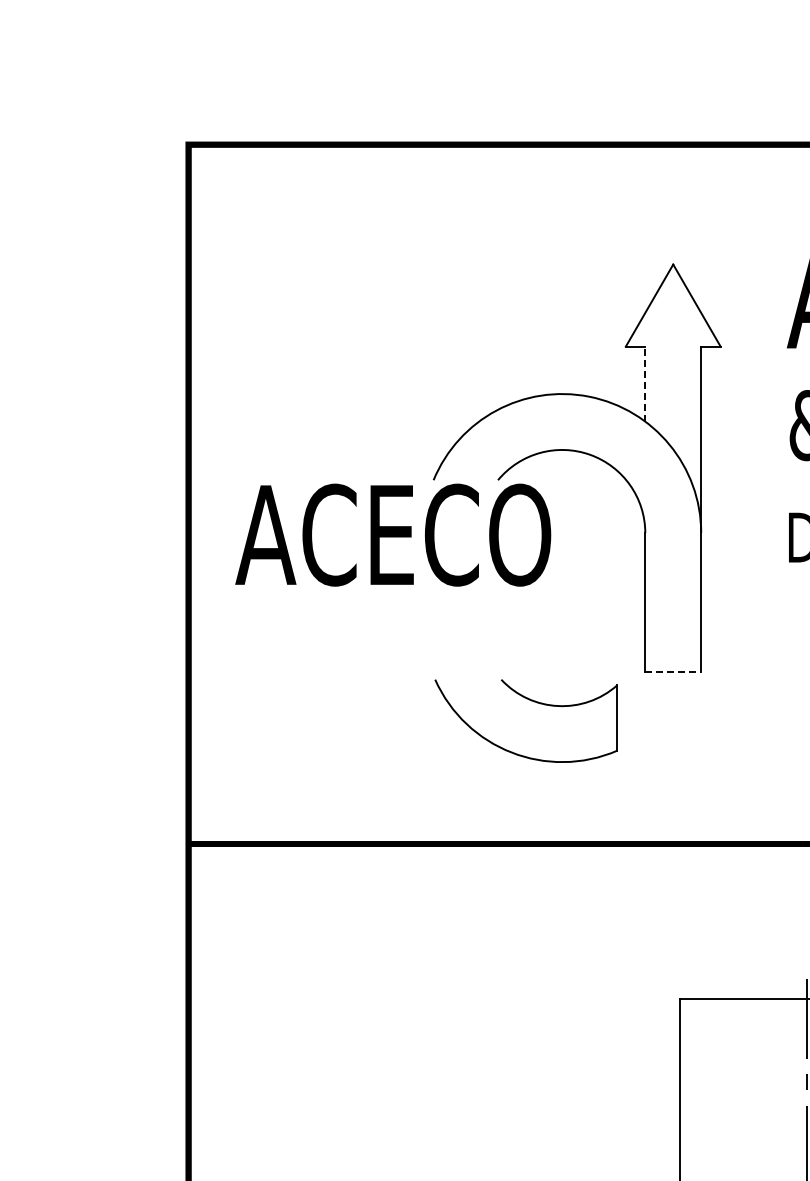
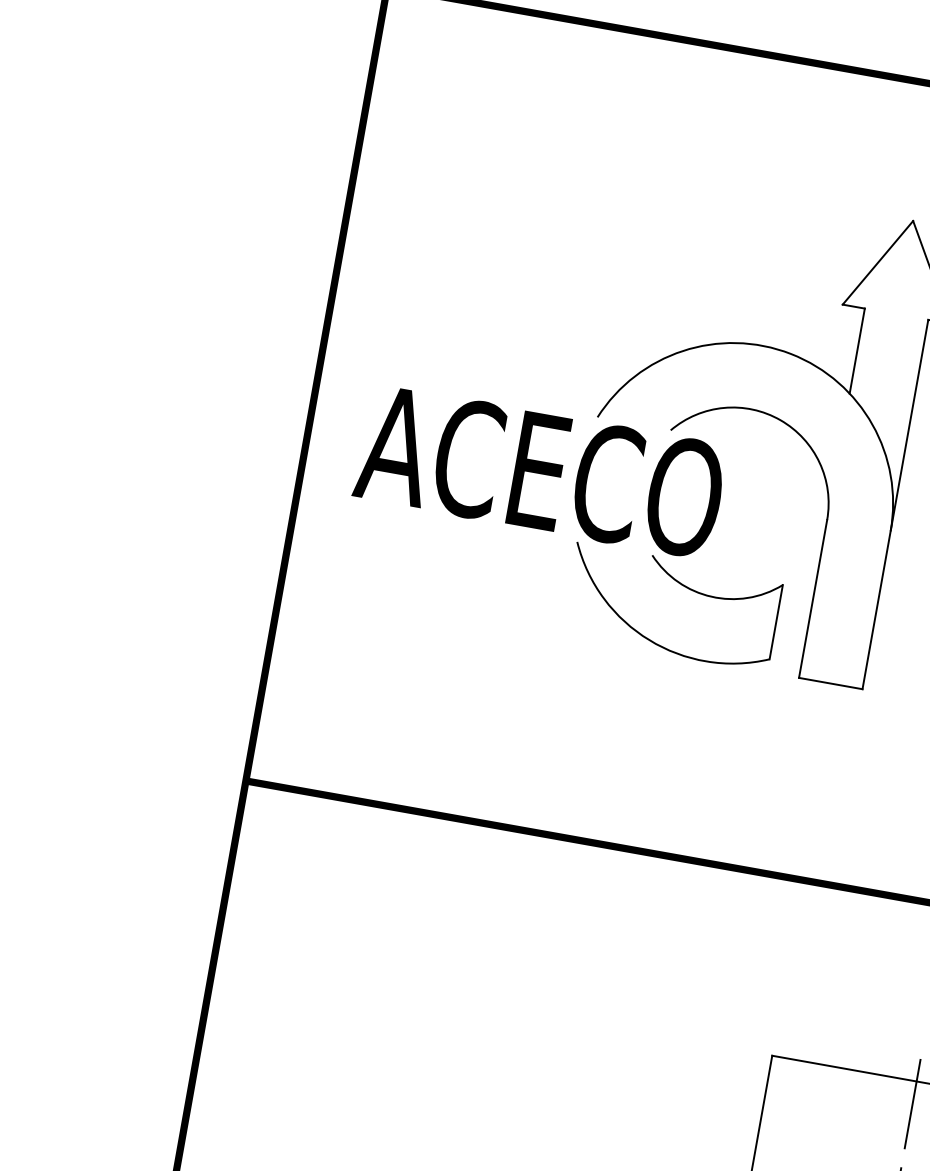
line: (645, 383) -> (857, 350), dashed -> solid
line: (673, 672) -> (830, 684), dashed -> solid
part: (531, 701) -> (682, 586), moved

